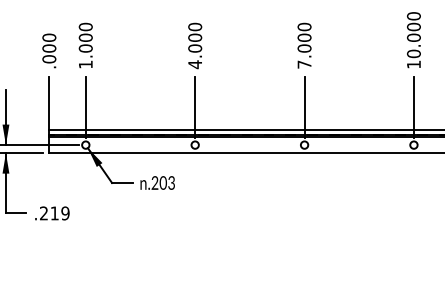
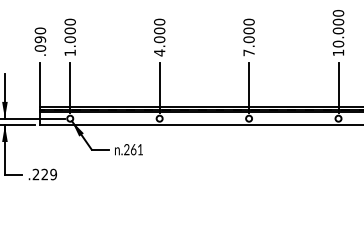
text: (49, 48) -> (40, 39), .000 -> .090
text: (166, 182) -> (136, 149), .203 -> .261
text: (54, 213) -> (44, 174), .219 -> .229

